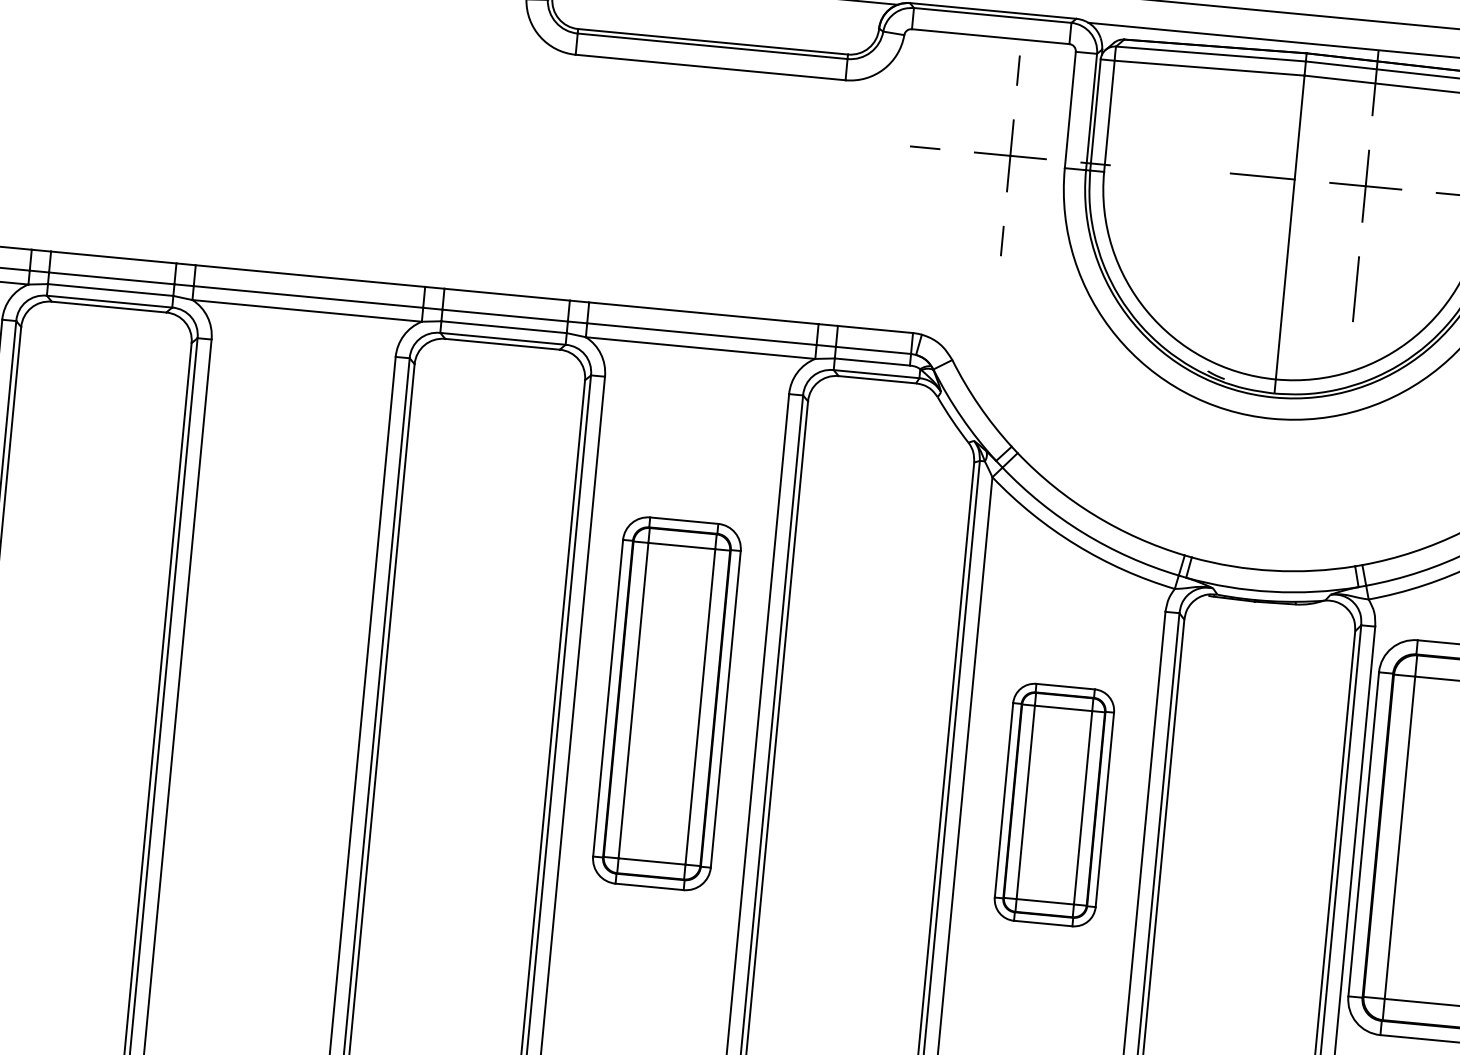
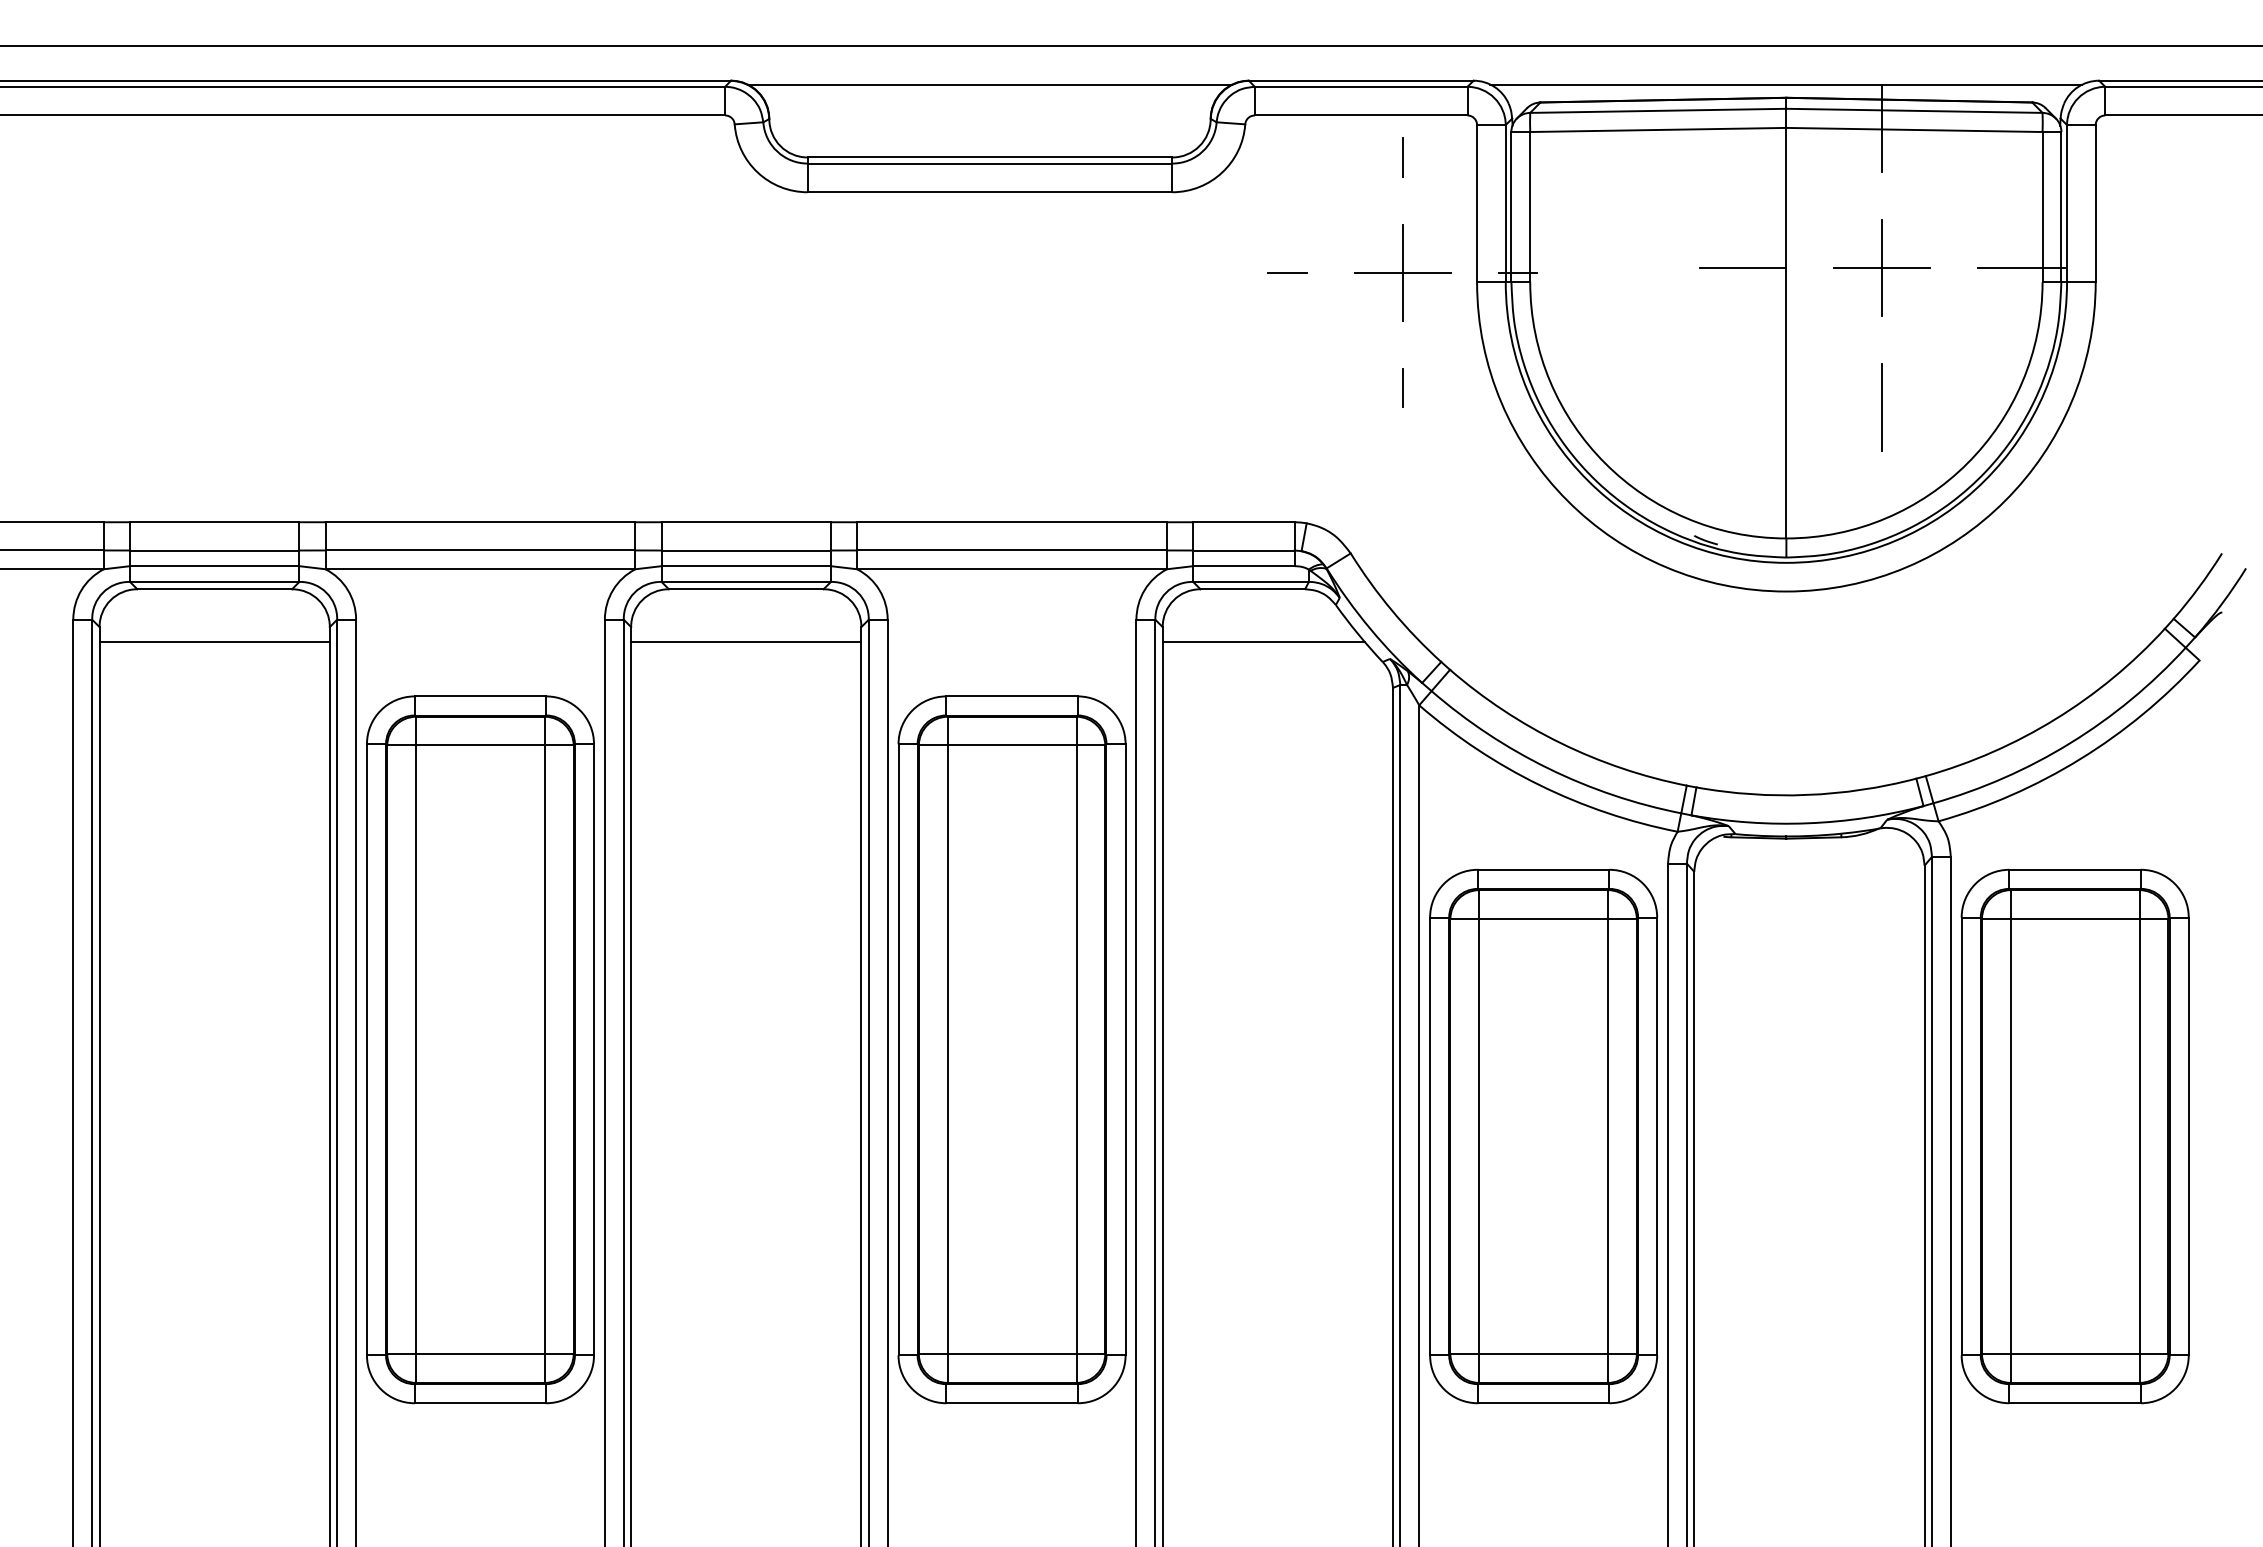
line: (105, 346) -> (214, 642), added
line: (498, 383) -> (746, 642), added
line: (881, 419) -> (1263, 642), added
part: (273, 666) -> (480, 1049), added
part: (666, 703) -> (1011, 1049), size x1.43
part: (1054, 805) -> (1543, 1136), size x1.67

